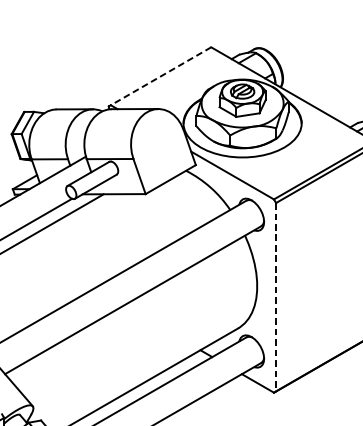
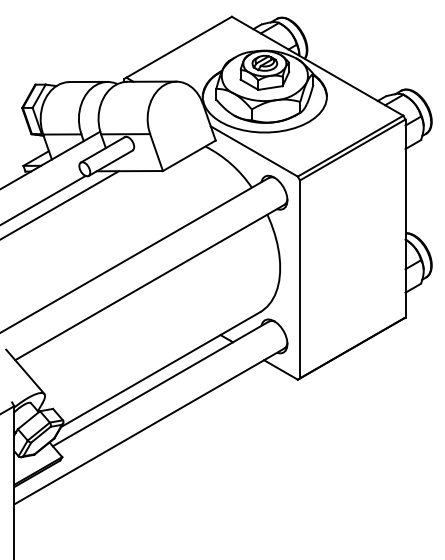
line: (161, 76) -> (179, 47), dashed -> solid
line: (276, 297) -> (300, 279), dashed -> solid

